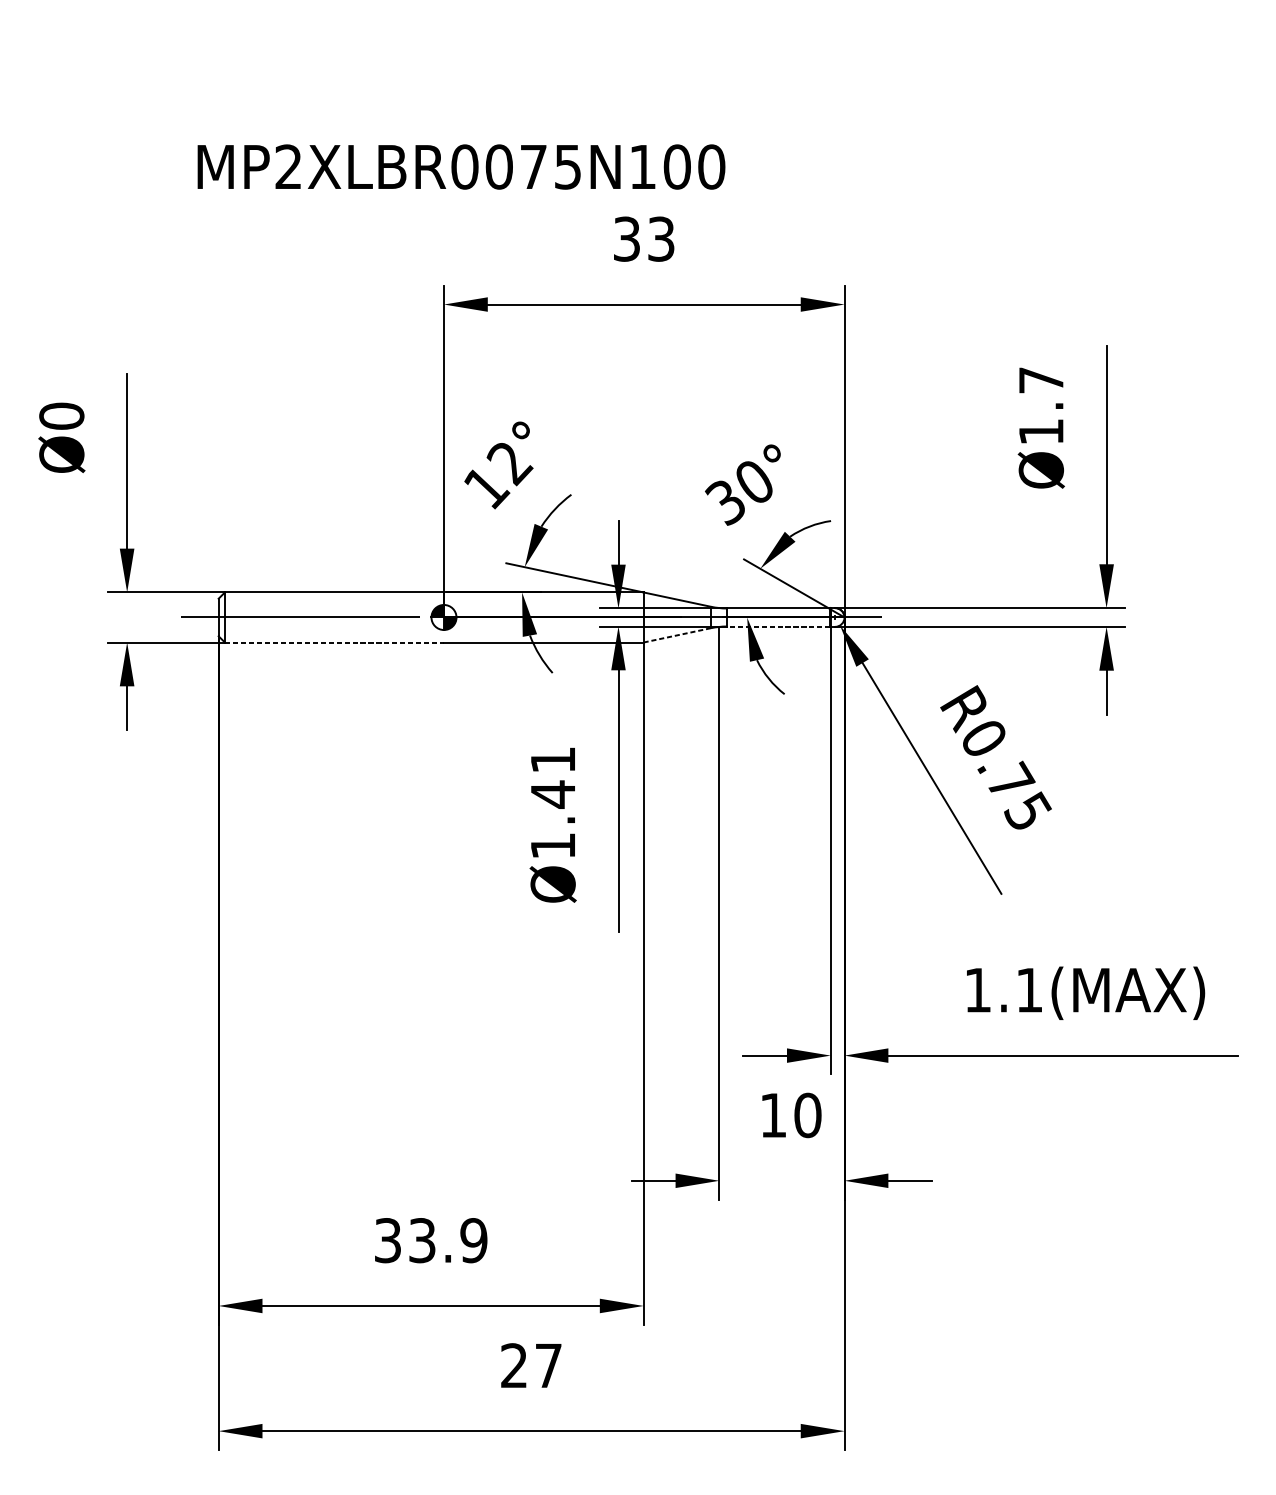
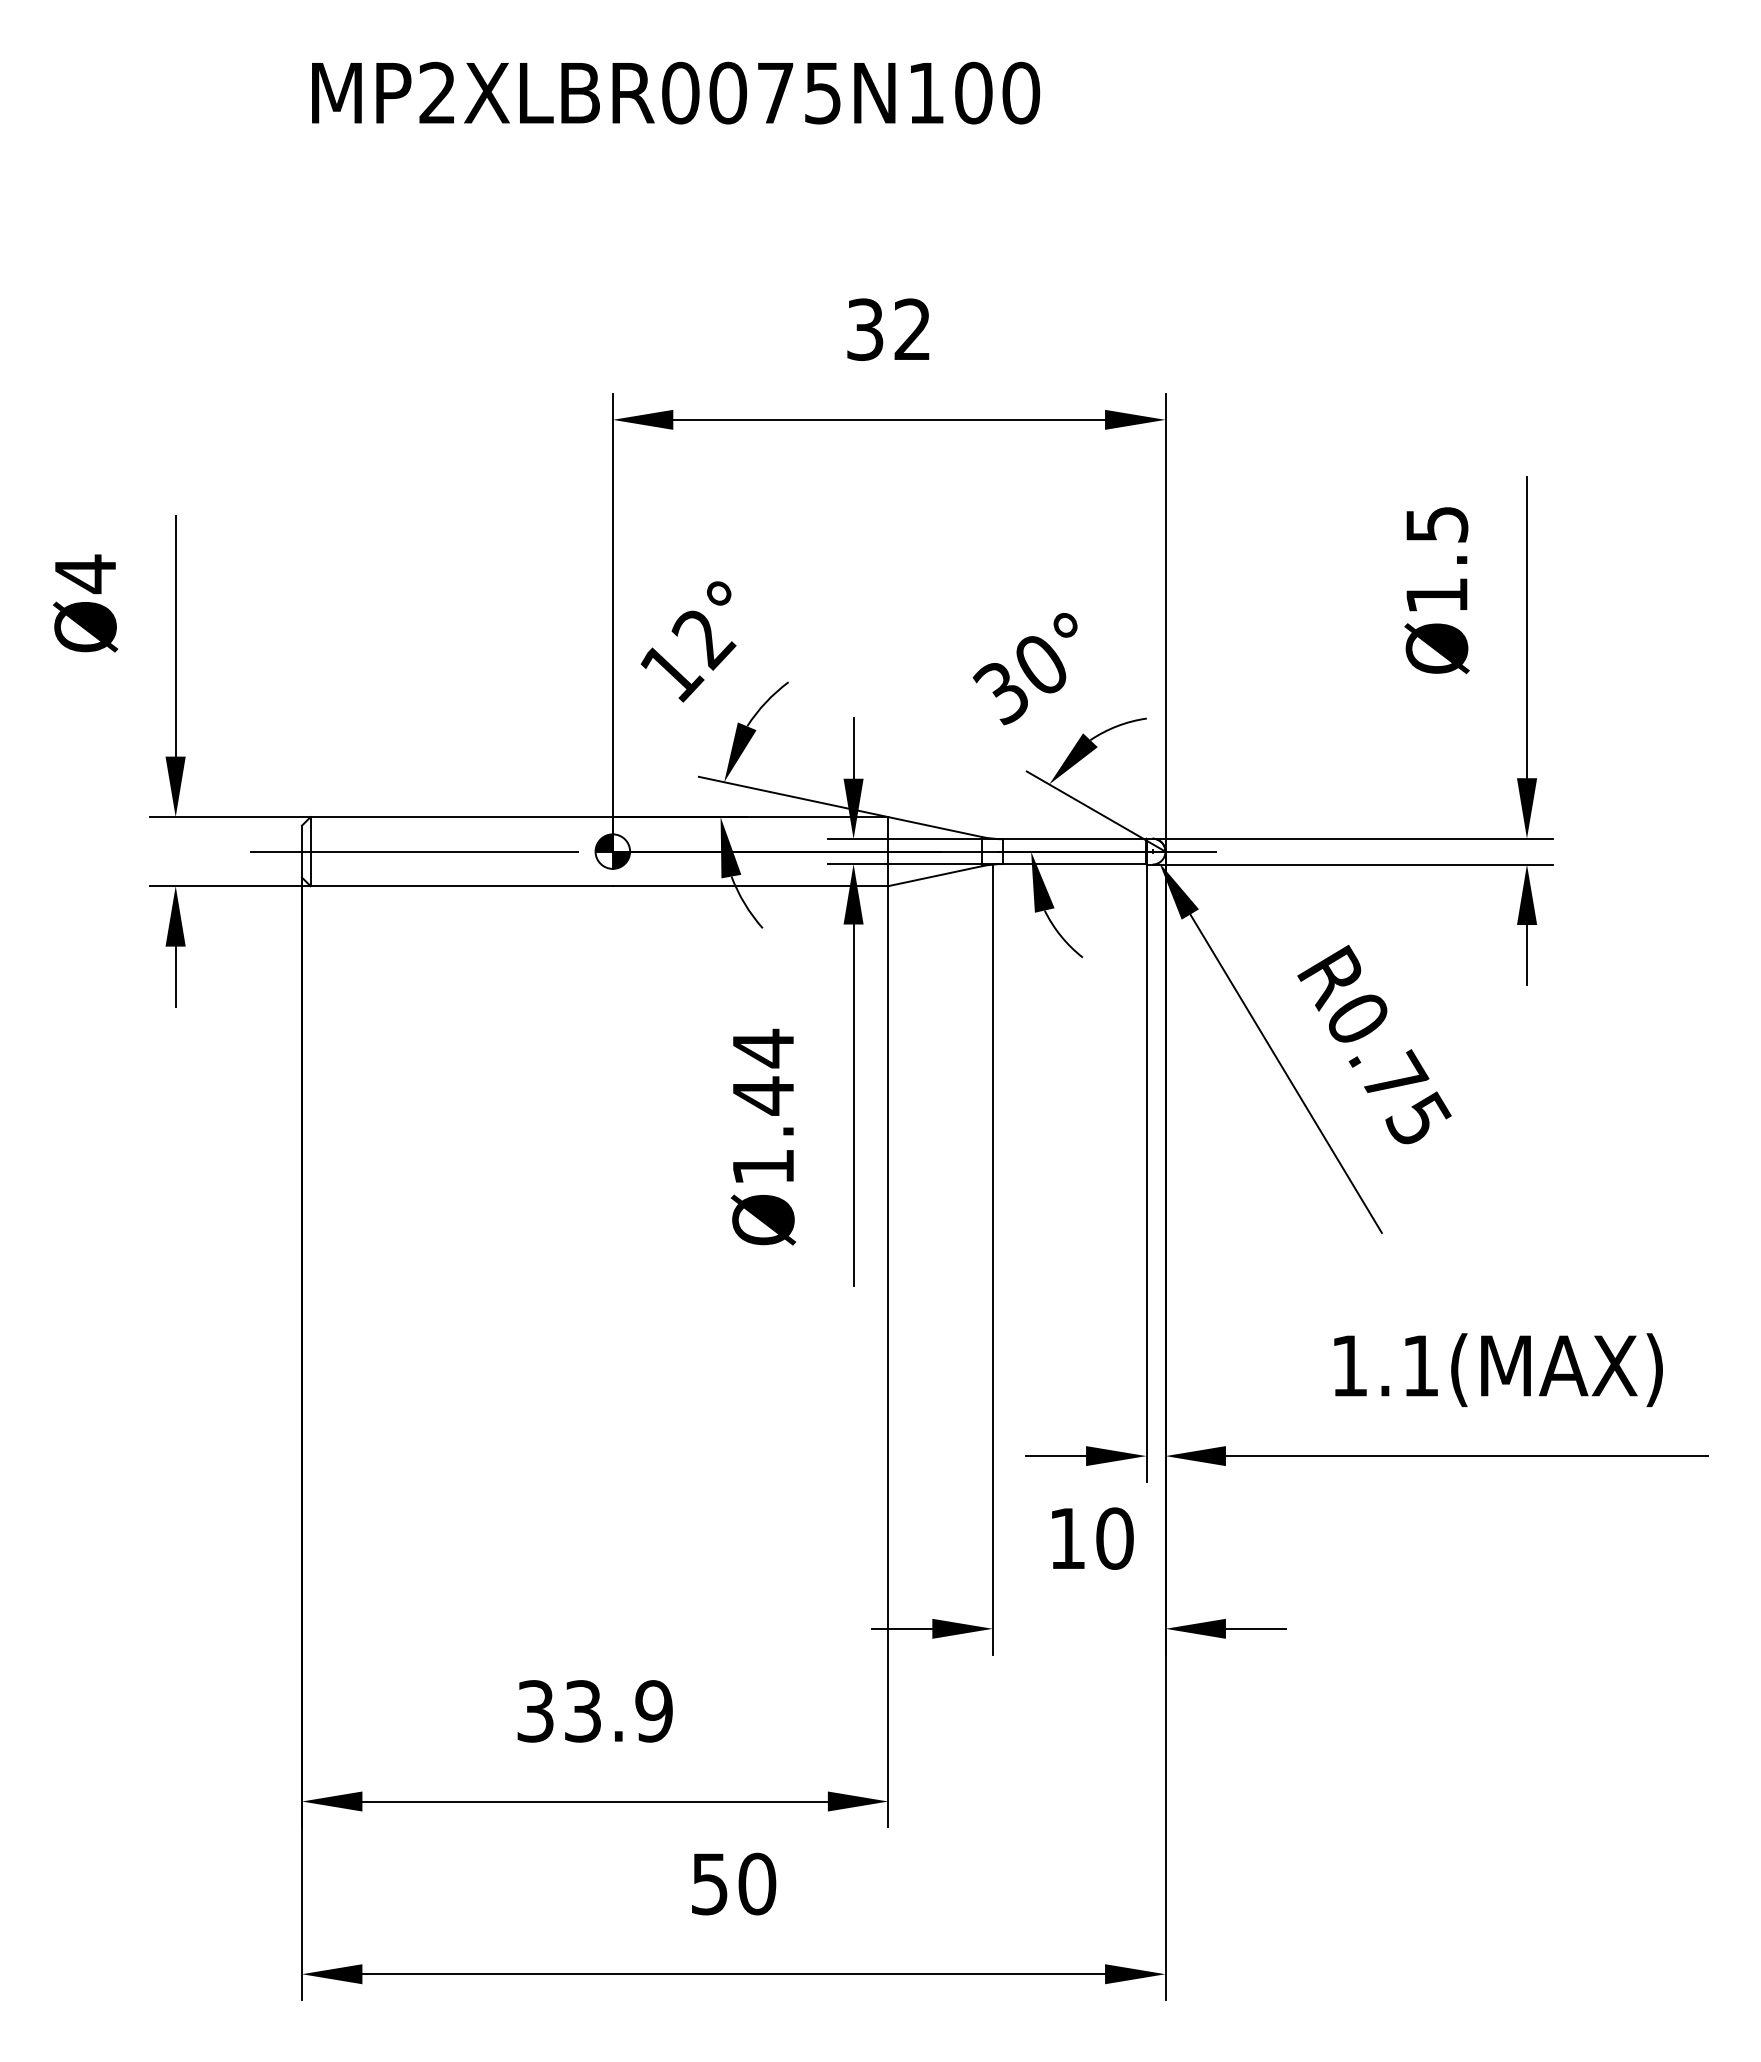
text: (461, 166) -> (676, 92), moved
text: (661, 239) -> (912, 329), 33 -> 32
text: (1041, 380) -> (1437, 524), Ø1.7 -> Ø1.5
text: (61, 416) -> (85, 574), Ø0 -> Ø4
line: (778, 626) -> (1074, 864), dashed -> solid
line: (677, 635) -> (934, 876), dashed -> solid
line: (335, 642) -> (462, 886), dashed -> solid
text: (553, 760) -> (763, 1048), Ø1.41 -> Ø1.44
text: (531, 1365) -> (733, 1883), 27 -> 50

